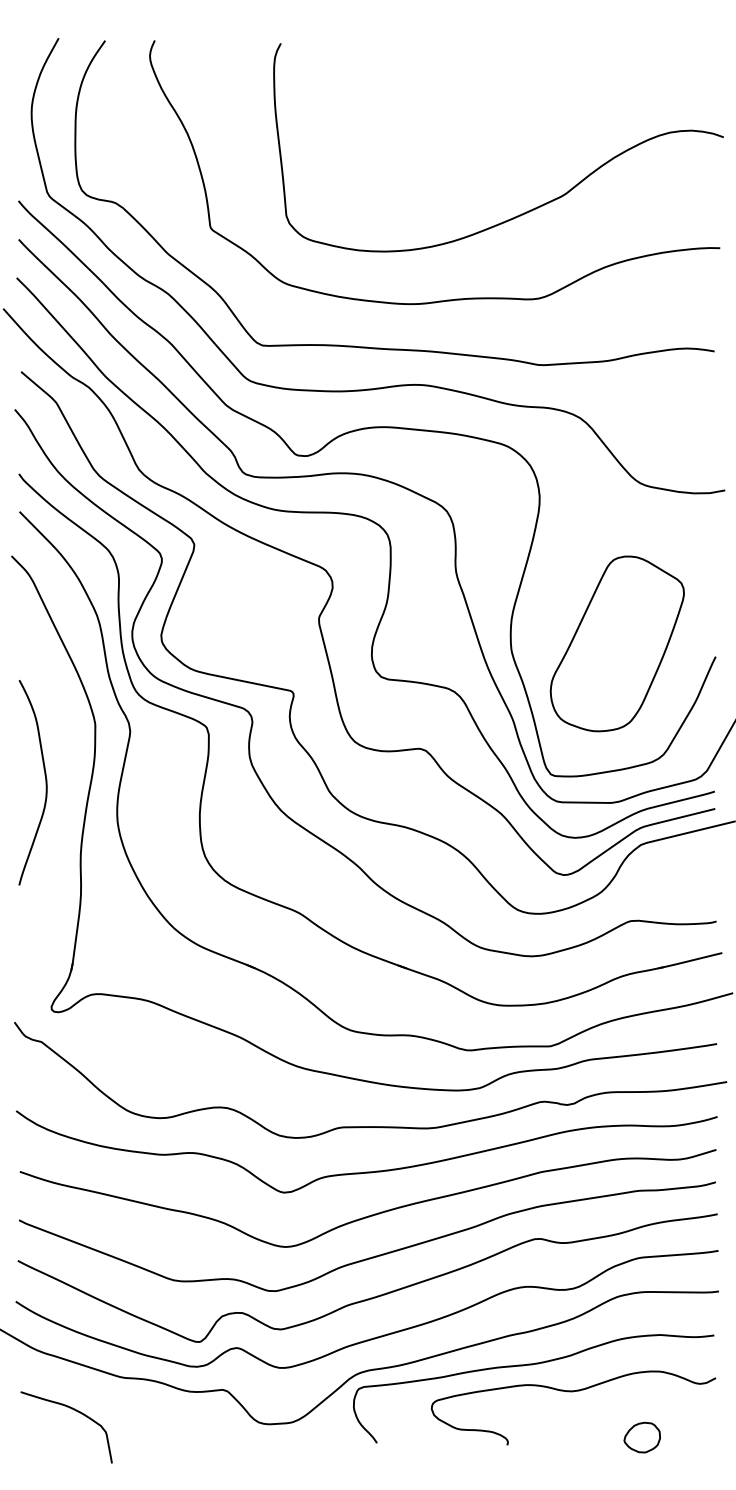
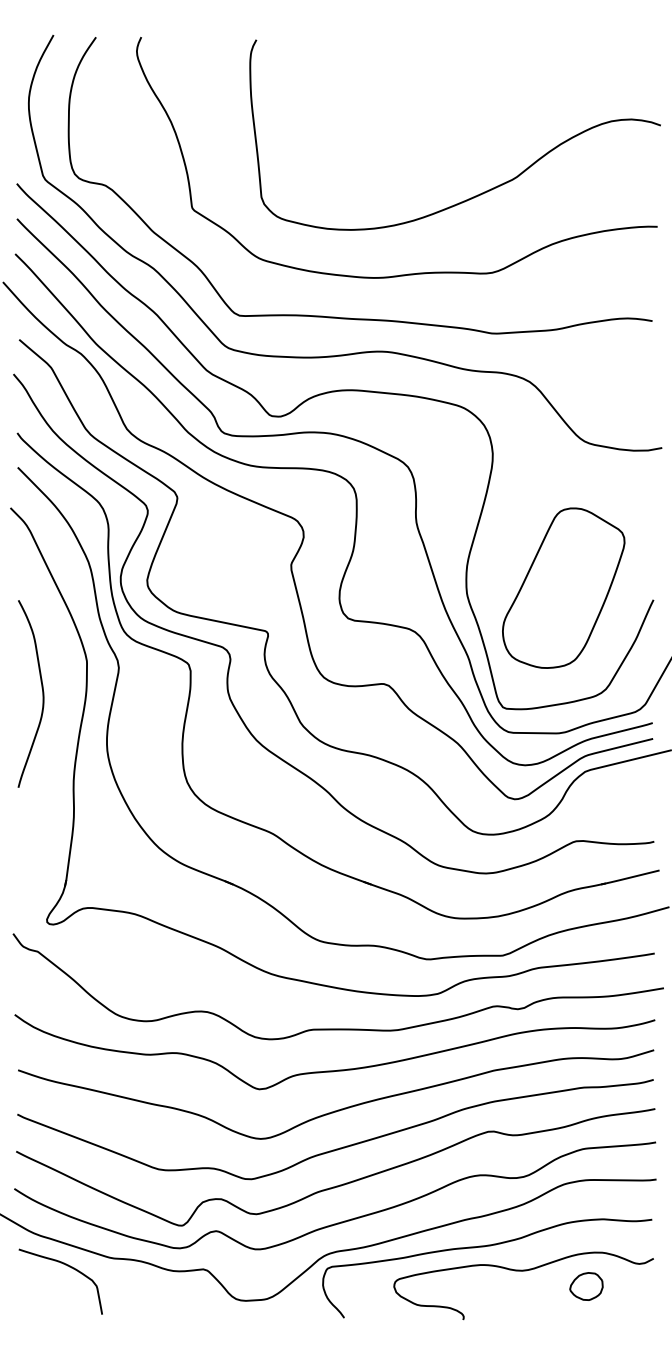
curve: (45, 782) -> (42, 693), moved
curve: (75, 1411) -> (68, 1267), moved
part: (641, 1437) -> (585, 1286), moved

